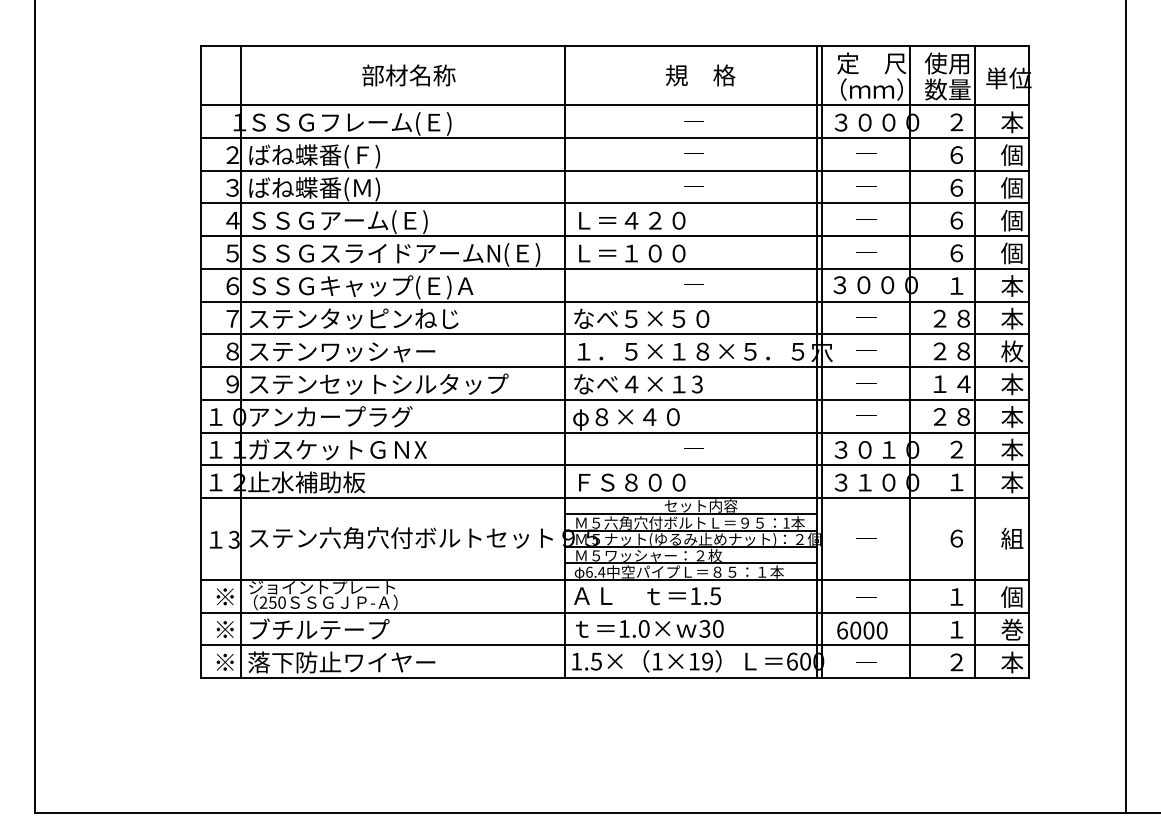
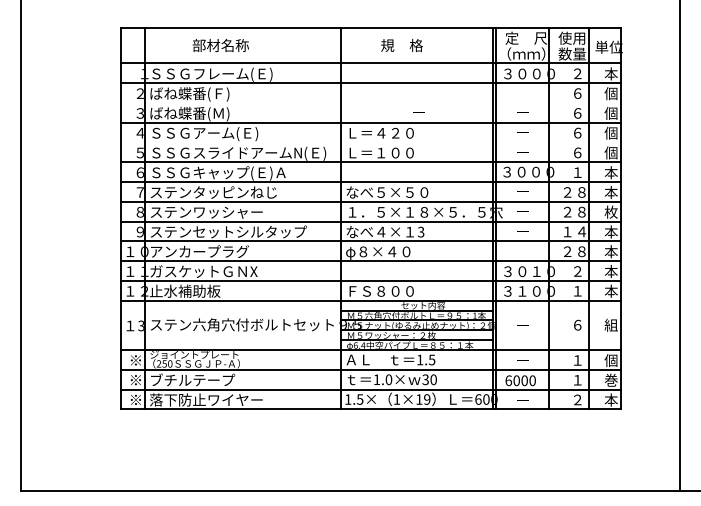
text: (408, 75) -> (220, 45), moved
text: (699, 75) -> (401, 45), moved
line: (615, 171) -> (371, 103), removed
line: (615, 236) -> (371, 142), removed

